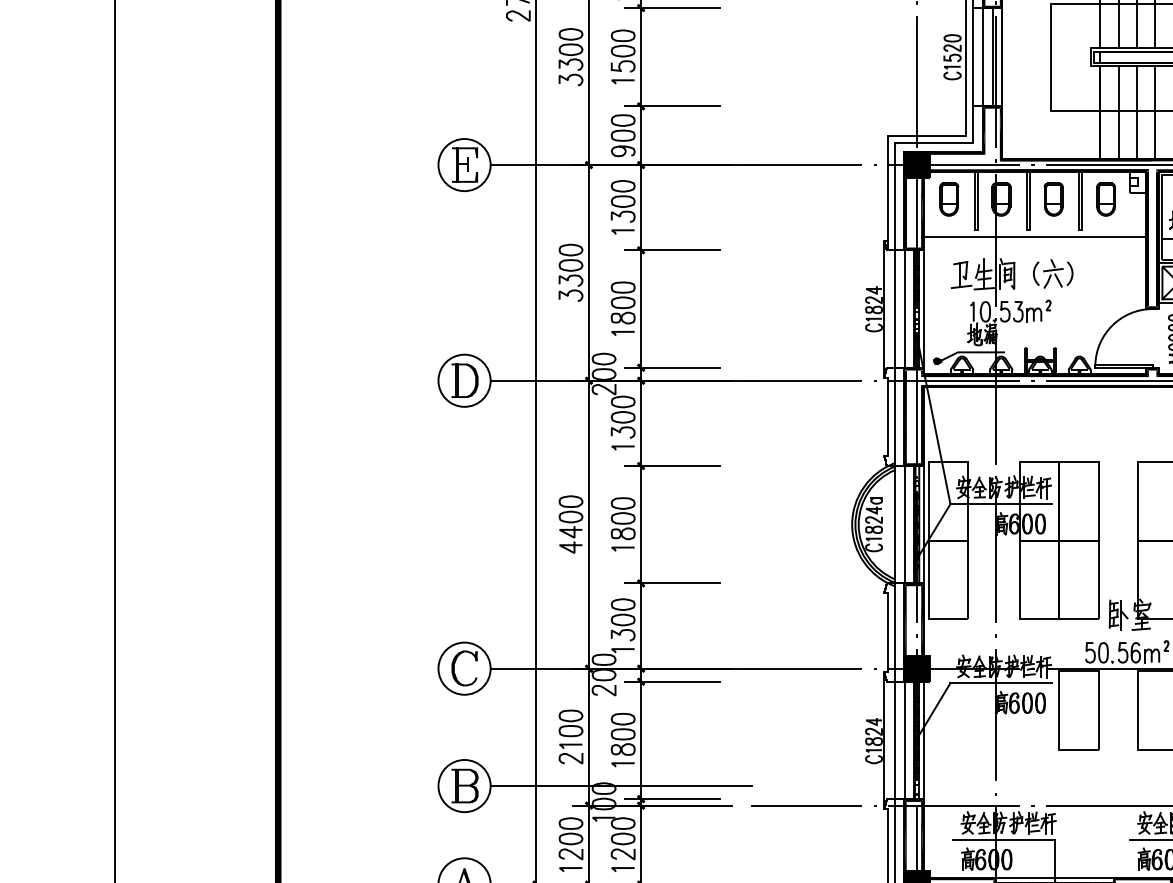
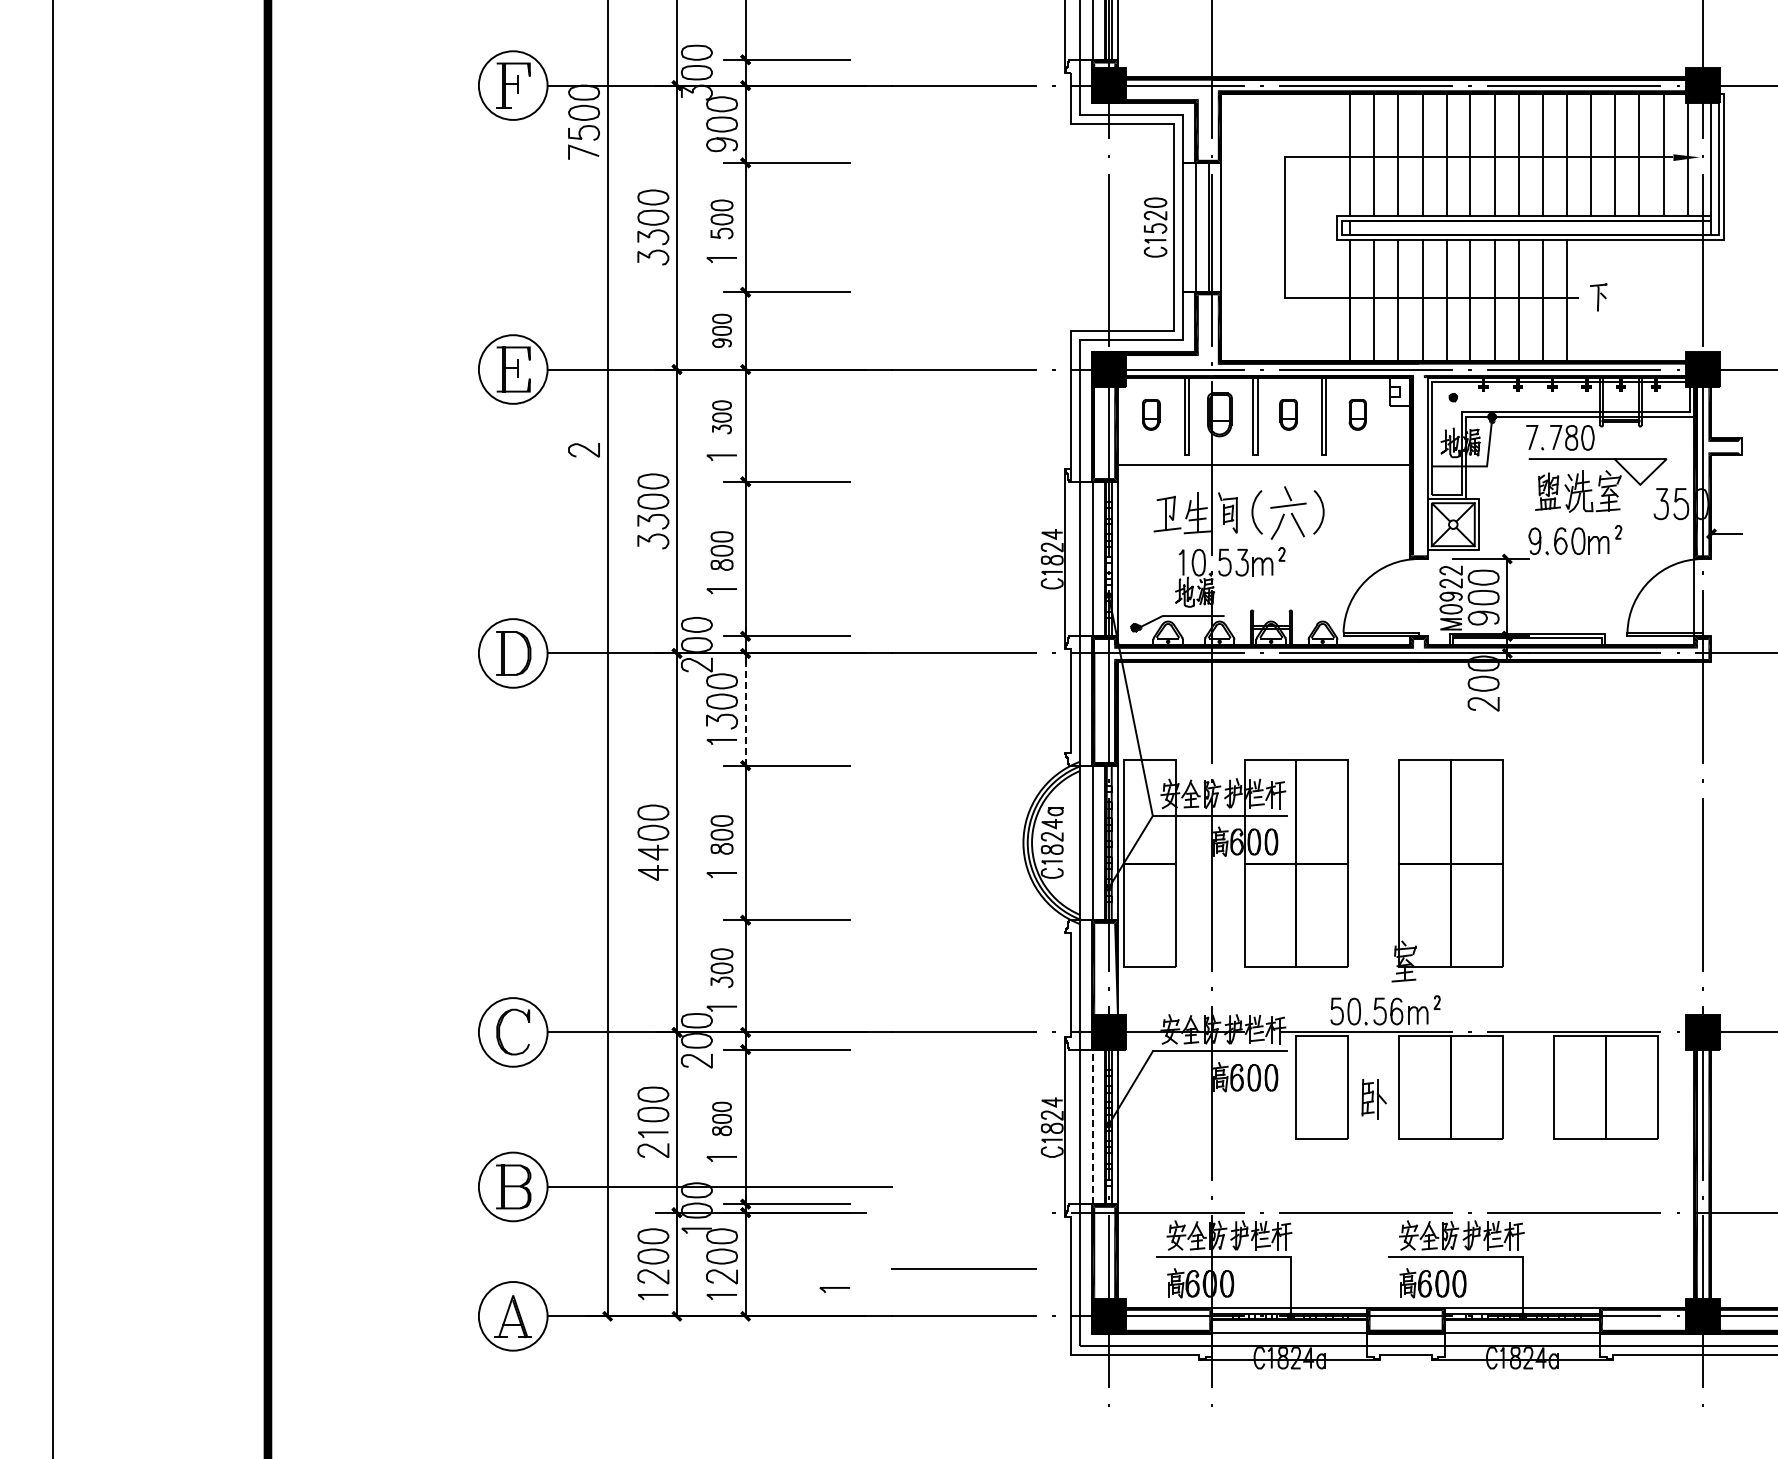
curve: (518, 14) -> (584, 448), moved
part: (622, 51) -> (721, 219), size x0.7
part: (622, 135) -> (721, 330), size x0.6
part: (949, 199) -> (1151, 414), size x0.7
part: (1053, 199) -> (1288, 414), size x0.7
part: (1105, 199) -> (1357, 414), size x0.7
part: (622, 201) -> (721, 417), size x0.6
fill: (1157, 238) -> (1425, 466), removed
part: (1052, 273) -> (1287, 512), size x1.4
line: (1000, 276) -> (1218, 516), removed
part: (622, 302) -> (721, 550), size x0.7
line: (641, 423) -> (745, 709), solid -> dashed
part: (622, 518) -> (721, 834), size x0.7
part: (1118, 615) -> (1373, 1099), moved
part: (622, 620) -> (721, 968), size x0.7
fill: (922, 633) -> (1115, 986), removed
part: (622, 734) -> (721, 1118), size x0.6
line: (904, 740) -> (1092, 1126), solid -> dashed
line: (806, 805) -> (963, 1268), moved
line: (708, 863) -> (834, 1288), added

